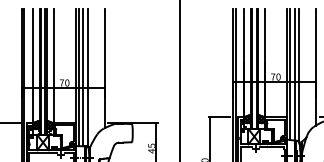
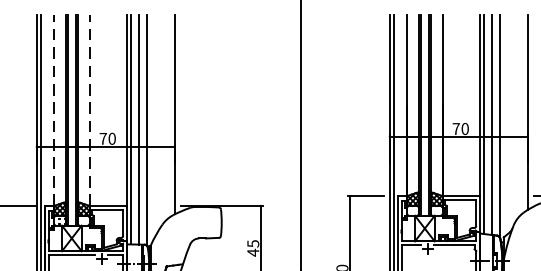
line: (32, 65) -> (54, 109), solid -> dashed
line: (53, 65) -> (89, 109), solid -> dashed

